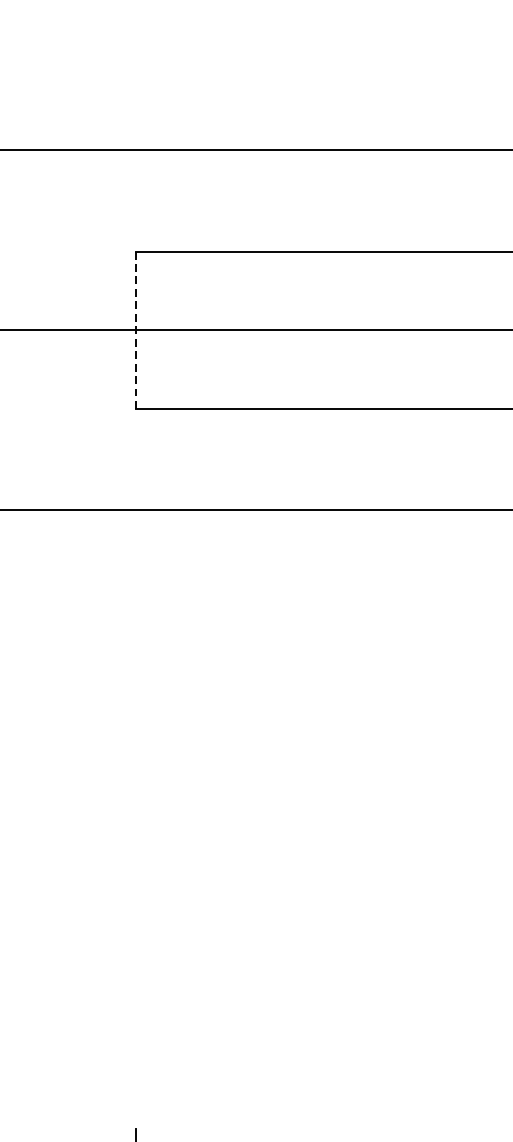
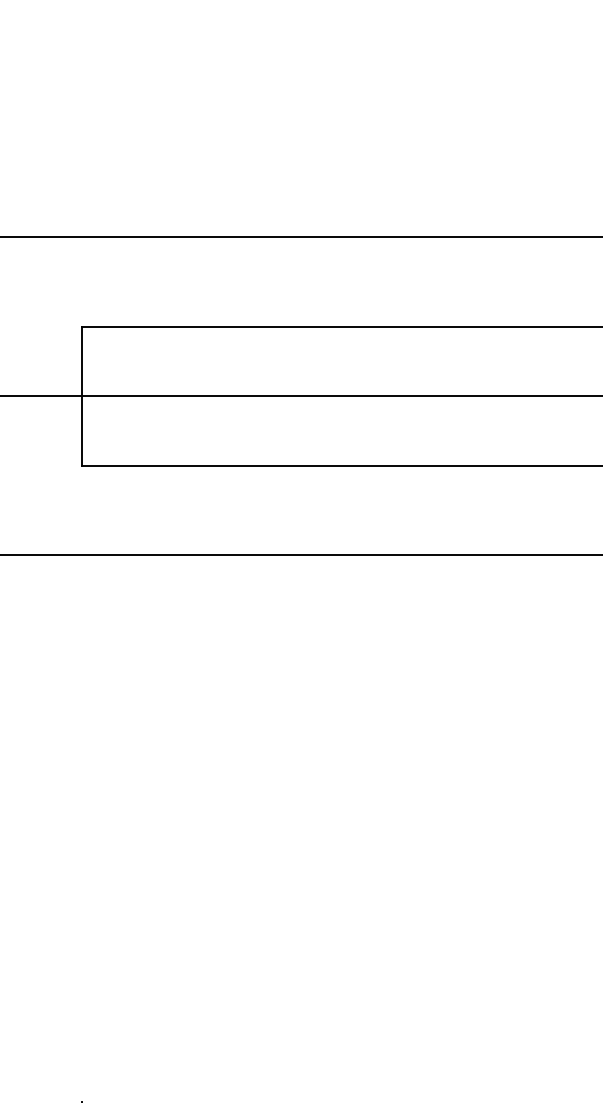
line: (136, 330) -> (81, 396), dashed -> solid

